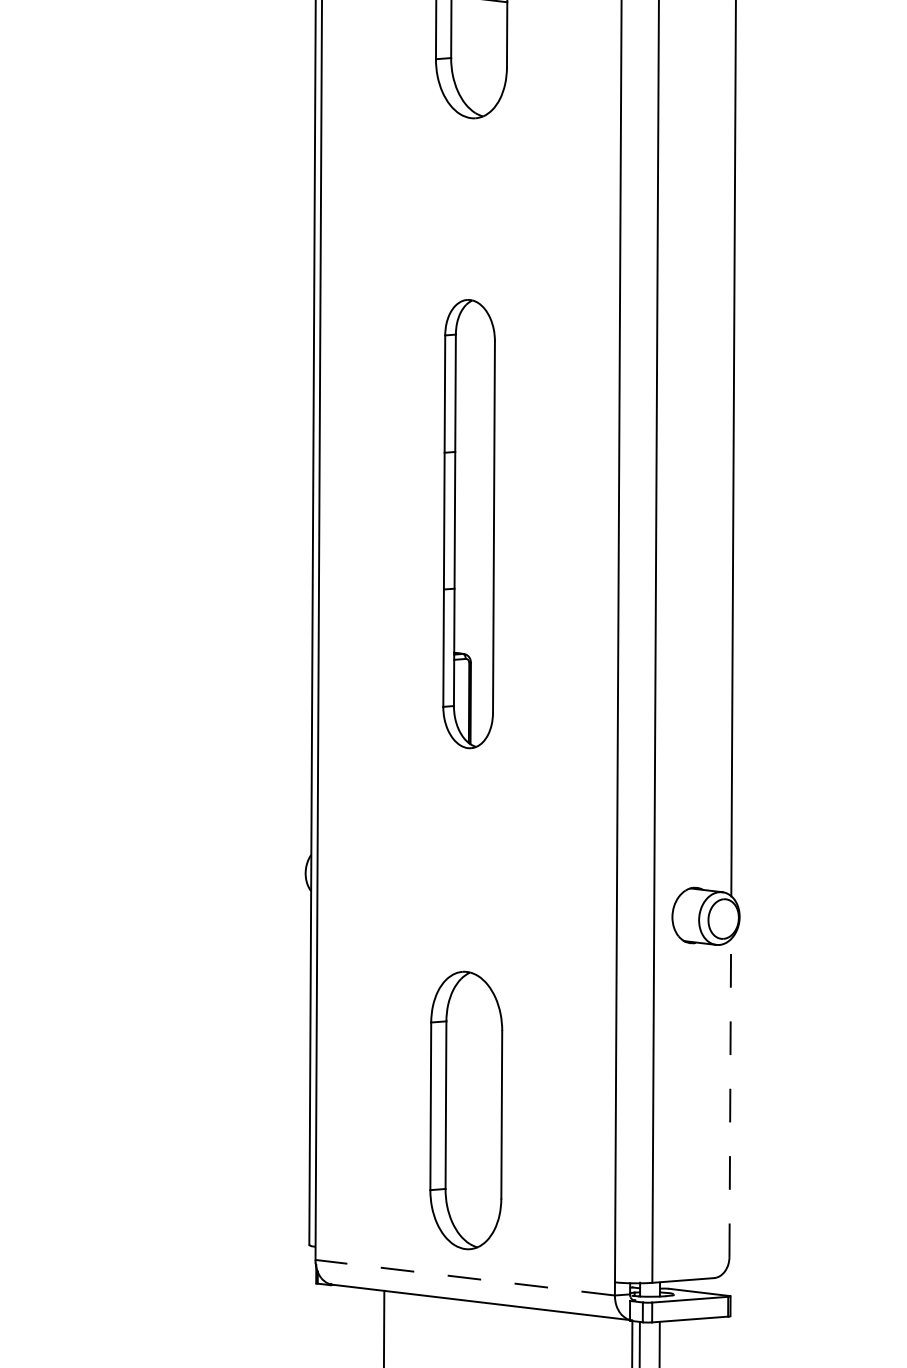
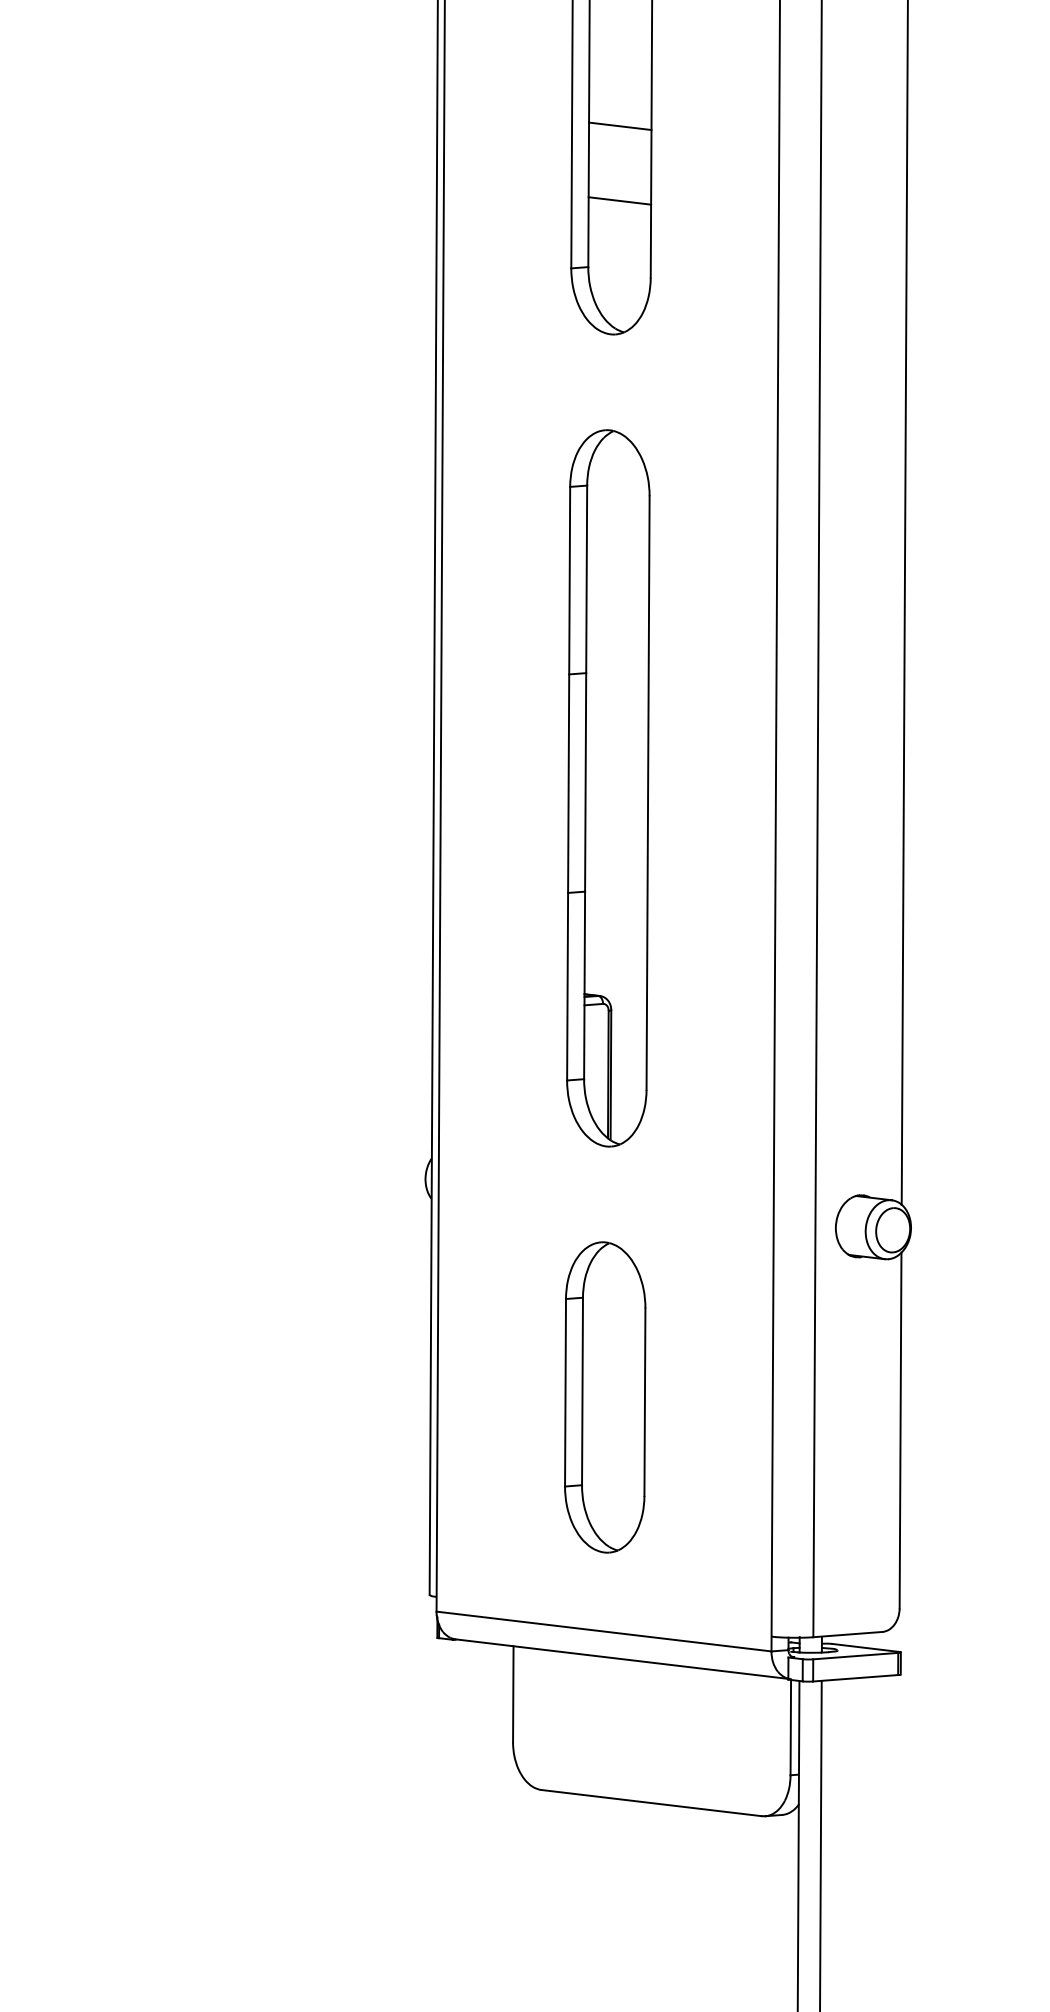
part: (469, 524) -> (608, 788), size x1.43
line: (730, 1098) -> (900, 1430), dashed -> solid
part: (466, 1110) -> (605, 1397), moved
line: (465, 1277) -> (604, 1631), dashed -> solid

